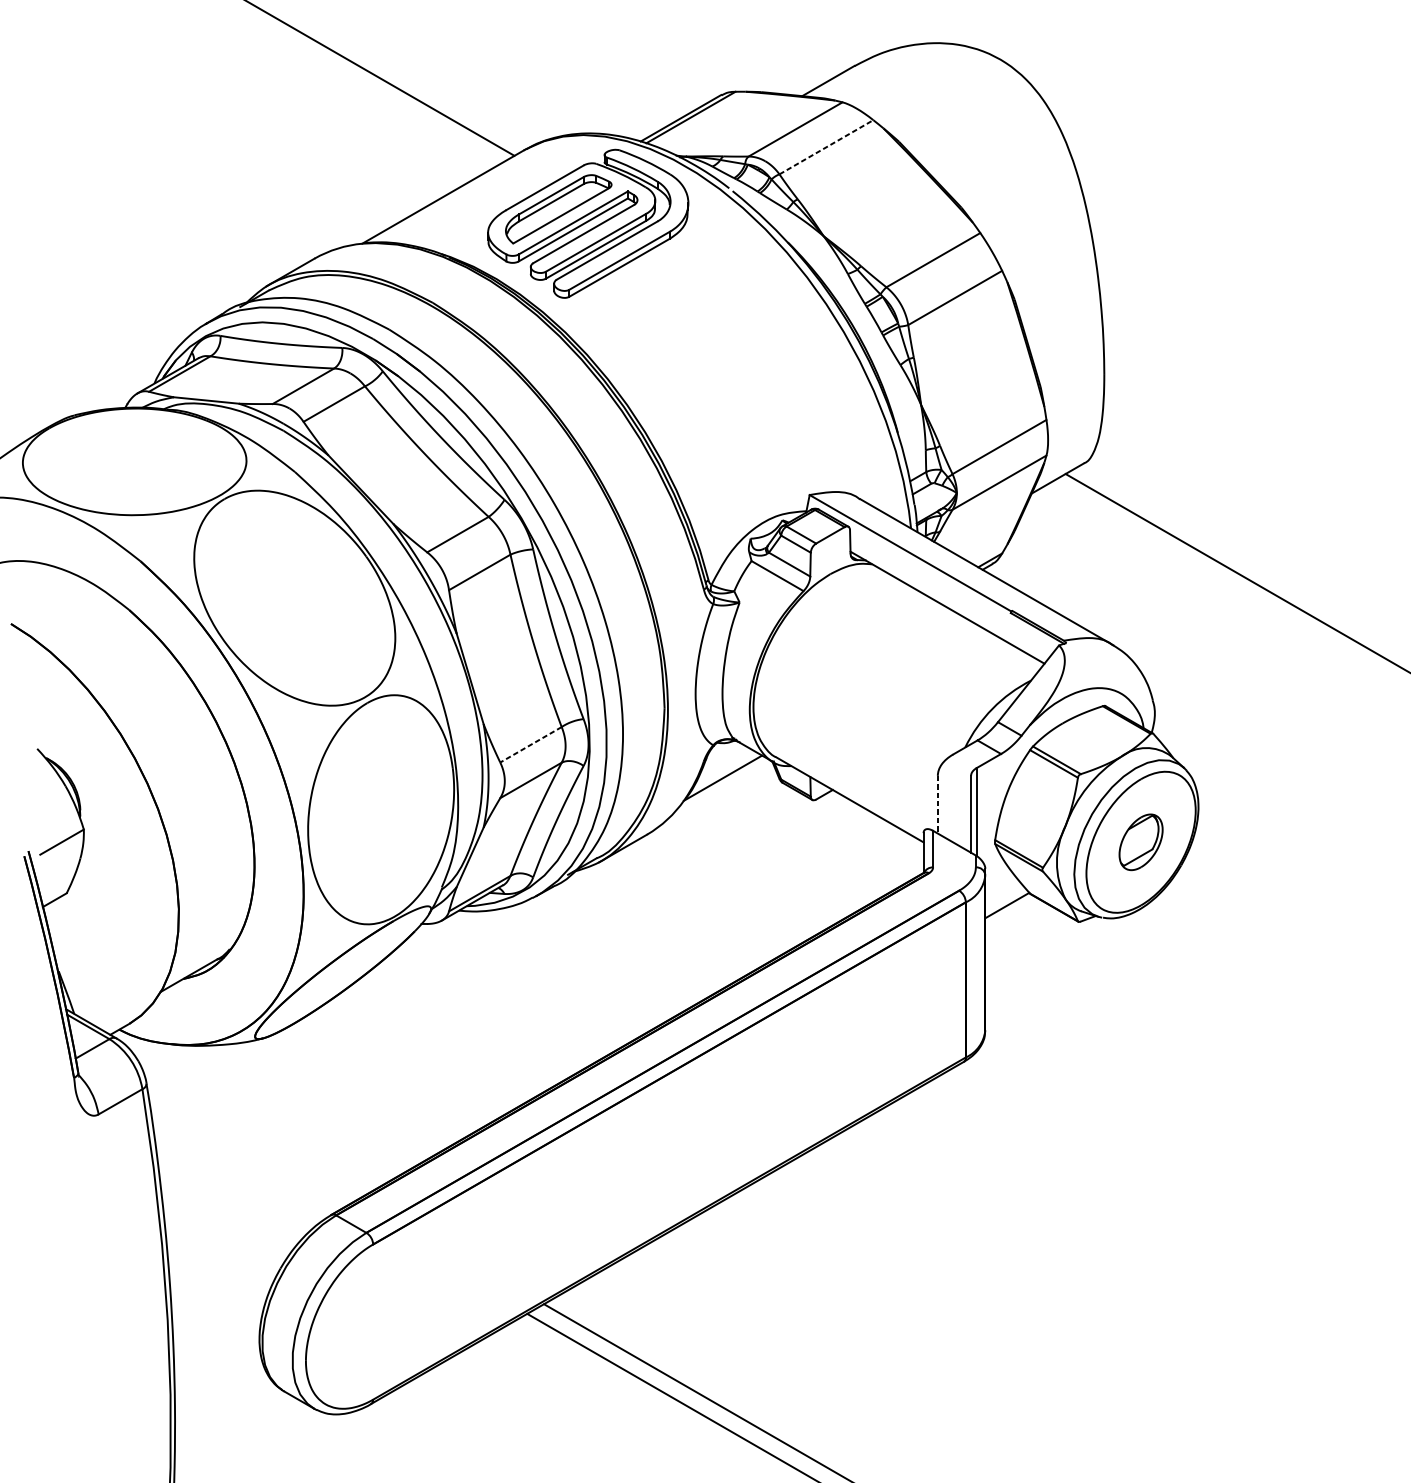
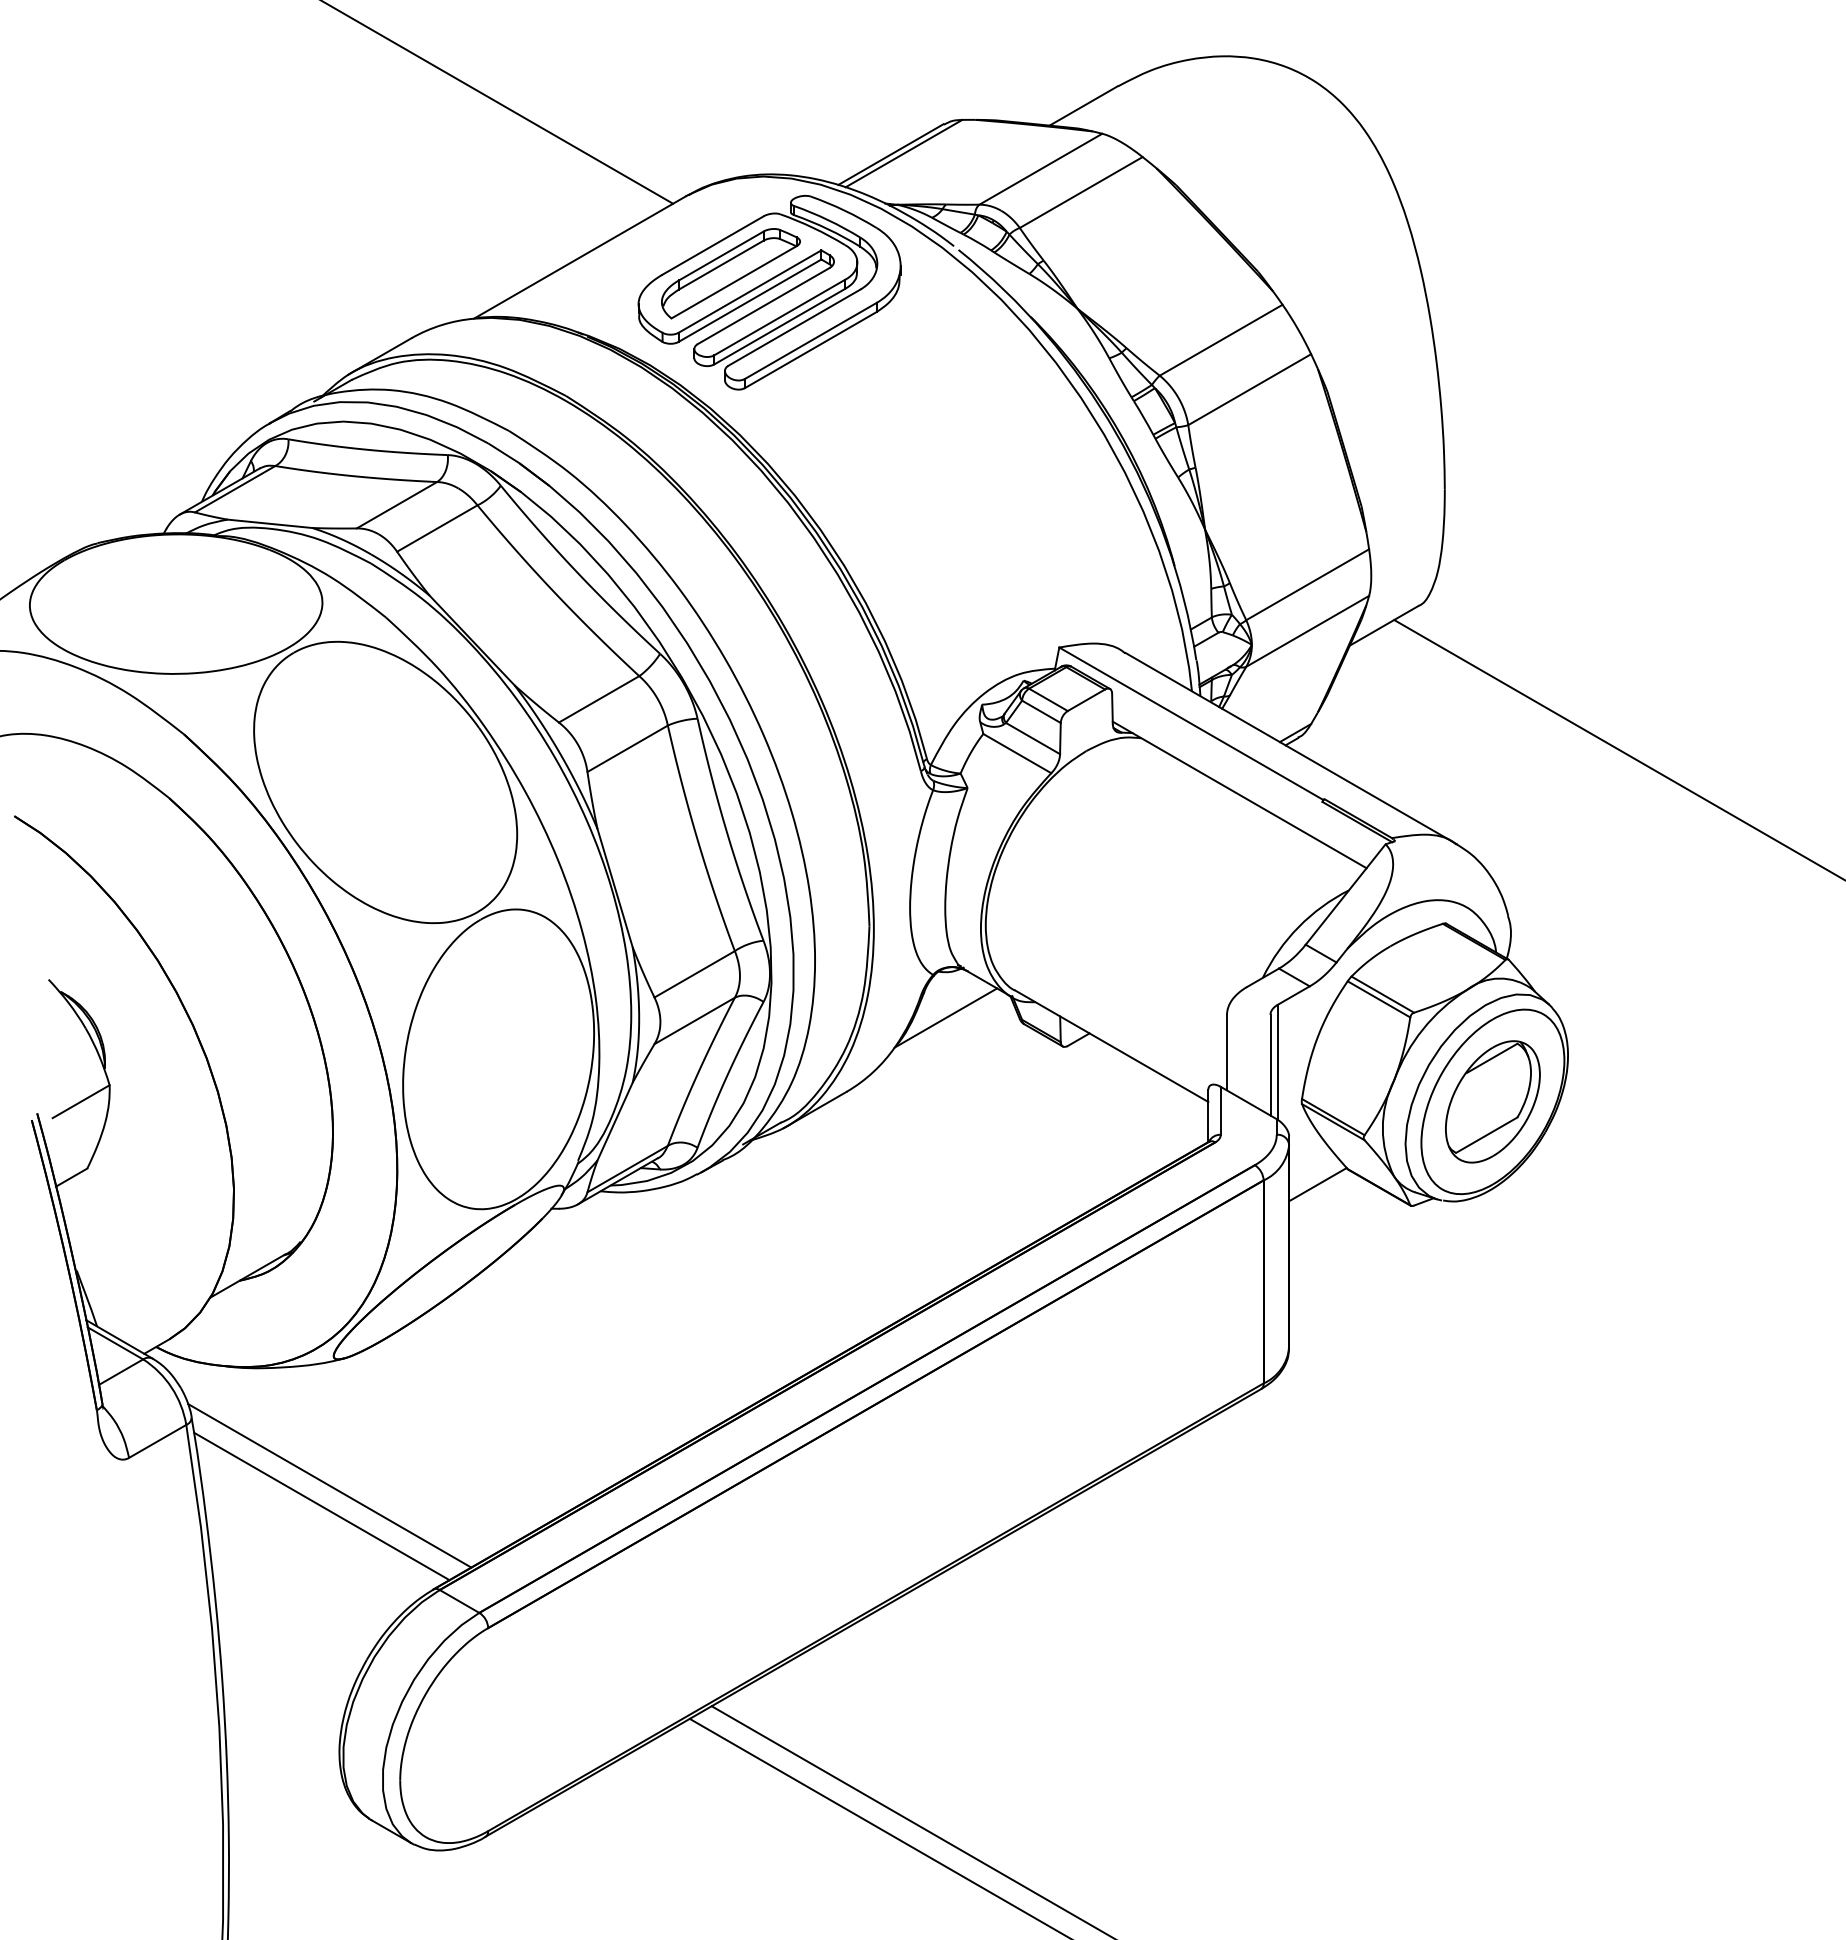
line: (826, 147) -> (1081, 192), dashed -> solid
line: (530, 744) -> (694, 974), dashed -> solid
line: (938, 804) -> (1227, 1052), dashed -> solid
part: (1140, 842) -> (1492, 1101), size x1.67
line: (251, 1135) -> (329, 1485), added
line: (245, 1151) -> (321, 1506), added

